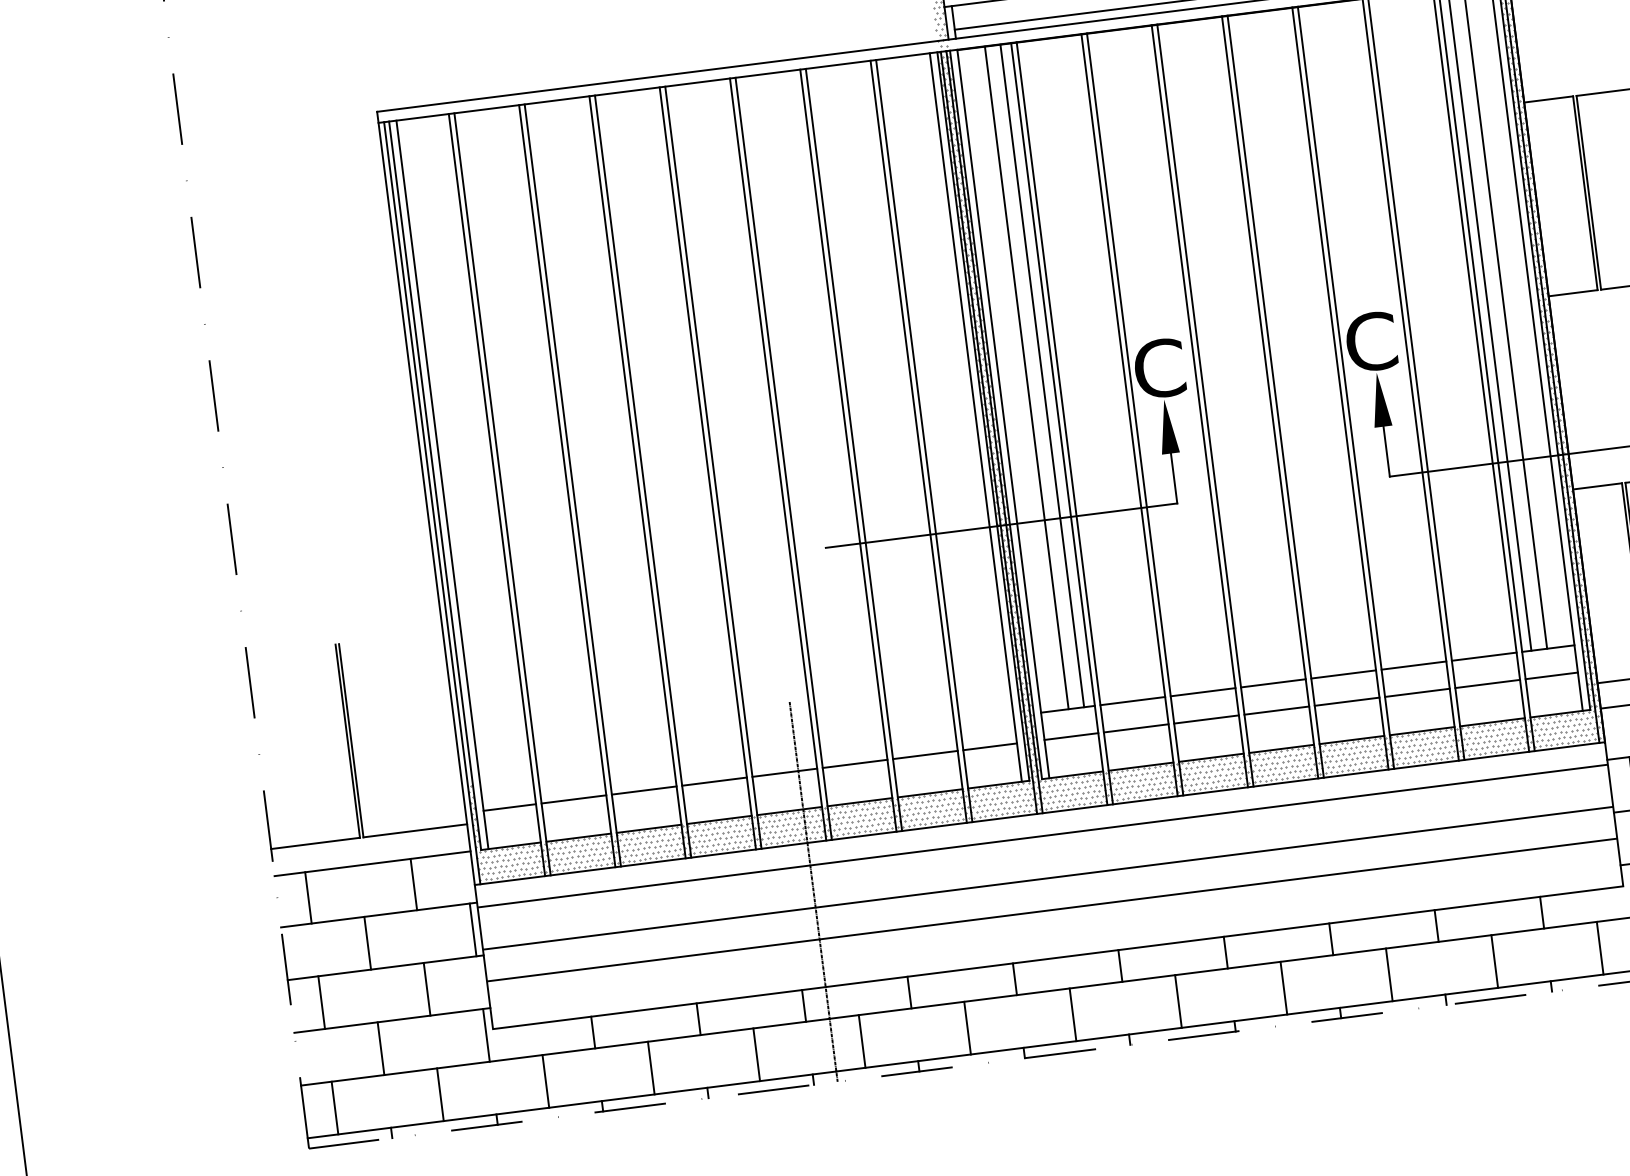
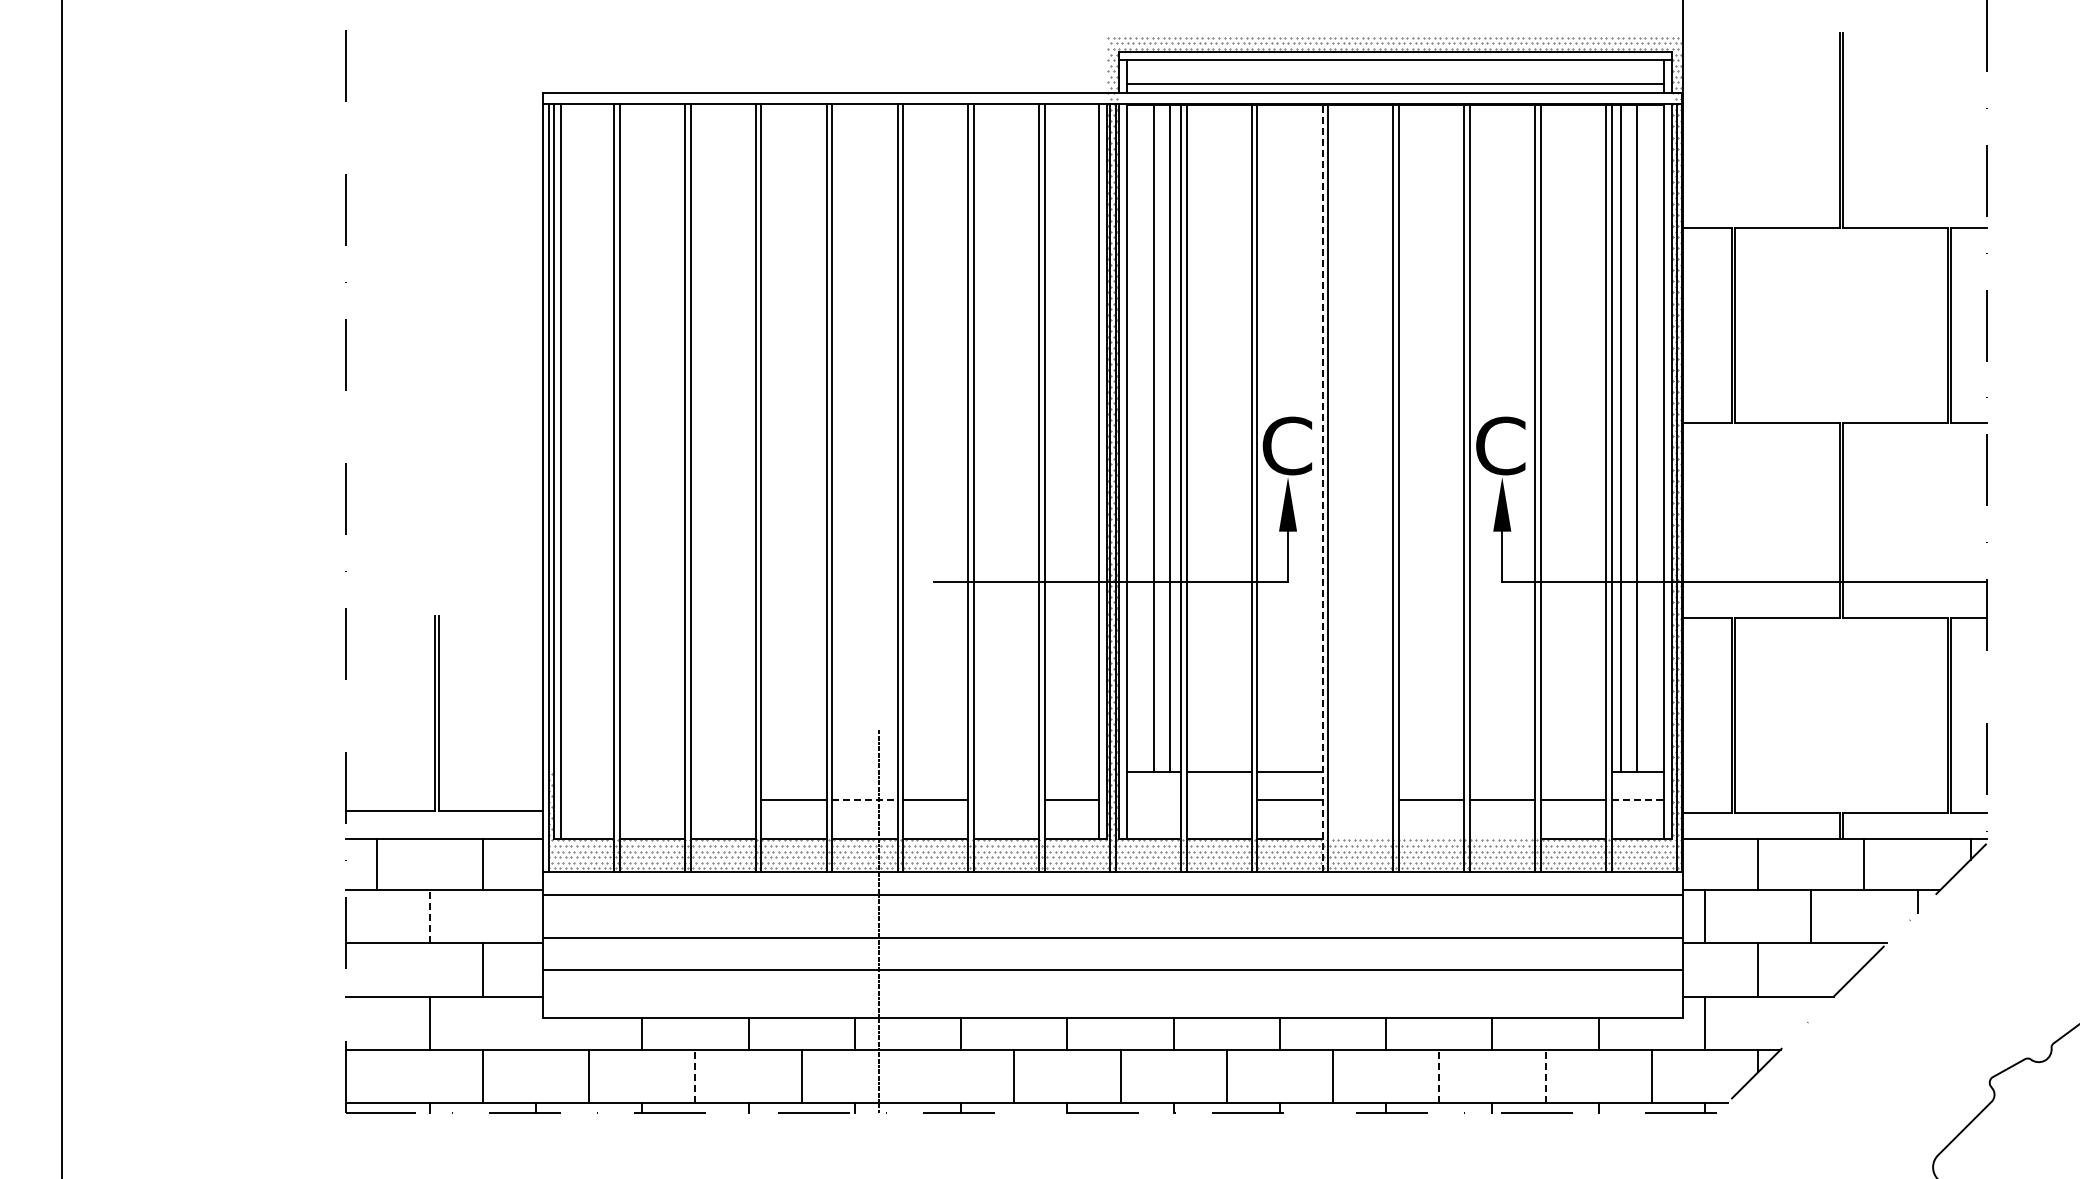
line: (1199, 405) -> (1322, 487), solid -> dashed
line: (1483, 656) -> (1572, 772), removed
line: (1413, 665) -> (1502, 772), removed
line: (1343, 674) -> (1431, 772), removed
line: (1552, 675) -> (1638, 799), solid -> dashed
line: (1273, 683) -> (1360, 772), removed
line: (1276, 710) -> (1360, 799), removed
line: (1135, 727) -> (1218, 799), removed
line: (1422, 731) -> (1502, 838), removed
line: (1071, 736) -> (1153, 799), removed
line: (1351, 739) -> (1431, 838), removed
line: (1281, 748) -> (1360, 838), removed
line: (925, 754) -> (1006, 799), removed
line: (784, 772) -> (864, 799), solid -> dashed
line: (643, 790) -> (722, 799), removed
line: (573, 799) -> (651, 799), removed
line: (509, 807) -> (587, 799), removed
line: (472, 929) -> (535, 916), removed
line: (367, 942) -> (429, 916), solid -> dashed
line: (1494, 961) -> (1545, 1076), solid -> dashed
line: (1389, 975) -> (1439, 1076), solid -> dashed
line: (321, 1002) -> (376, 969), removed
line: (485, 1034) -> (535, 1022), removed
line: (861, 1040) -> (907, 1075), removed
line: (651, 1068) -> (695, 1076), solid -> dashed
line: (334, 1107) -> (376, 1075), removed

